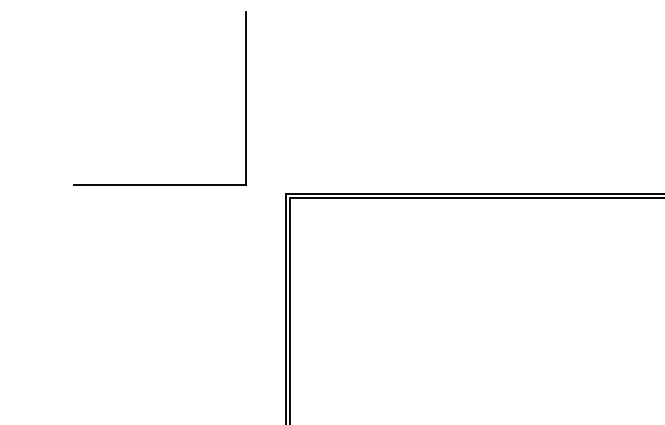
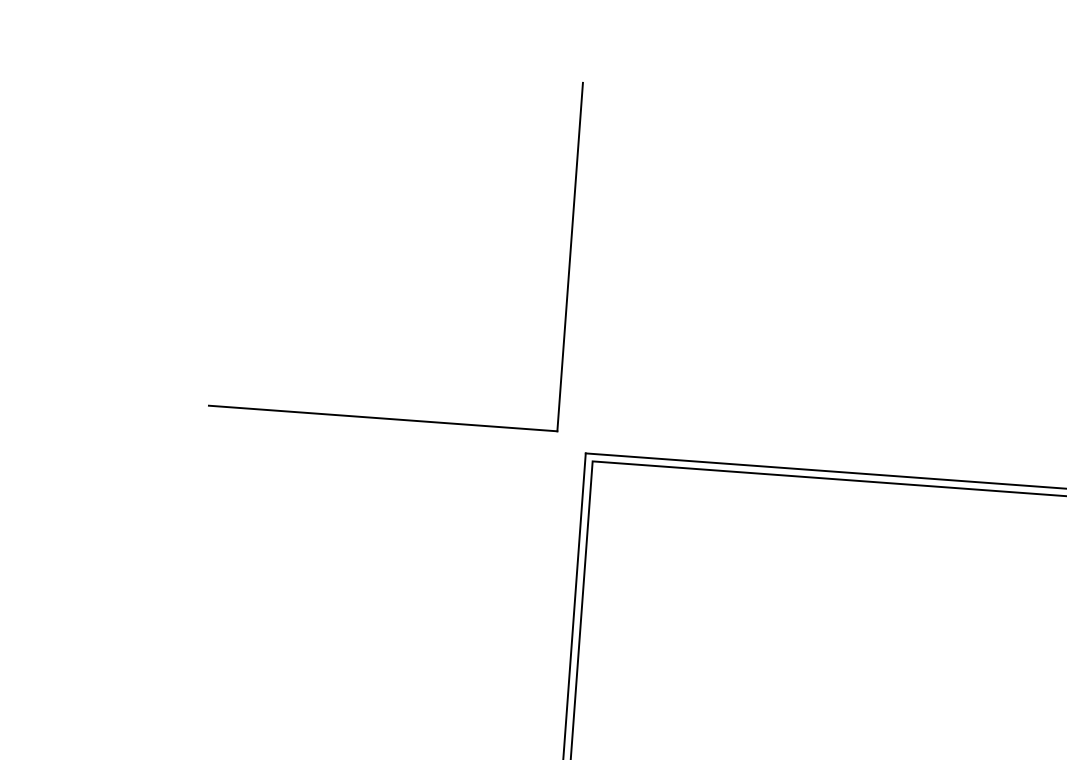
part: (245, 98) -> (568, 257), moved

